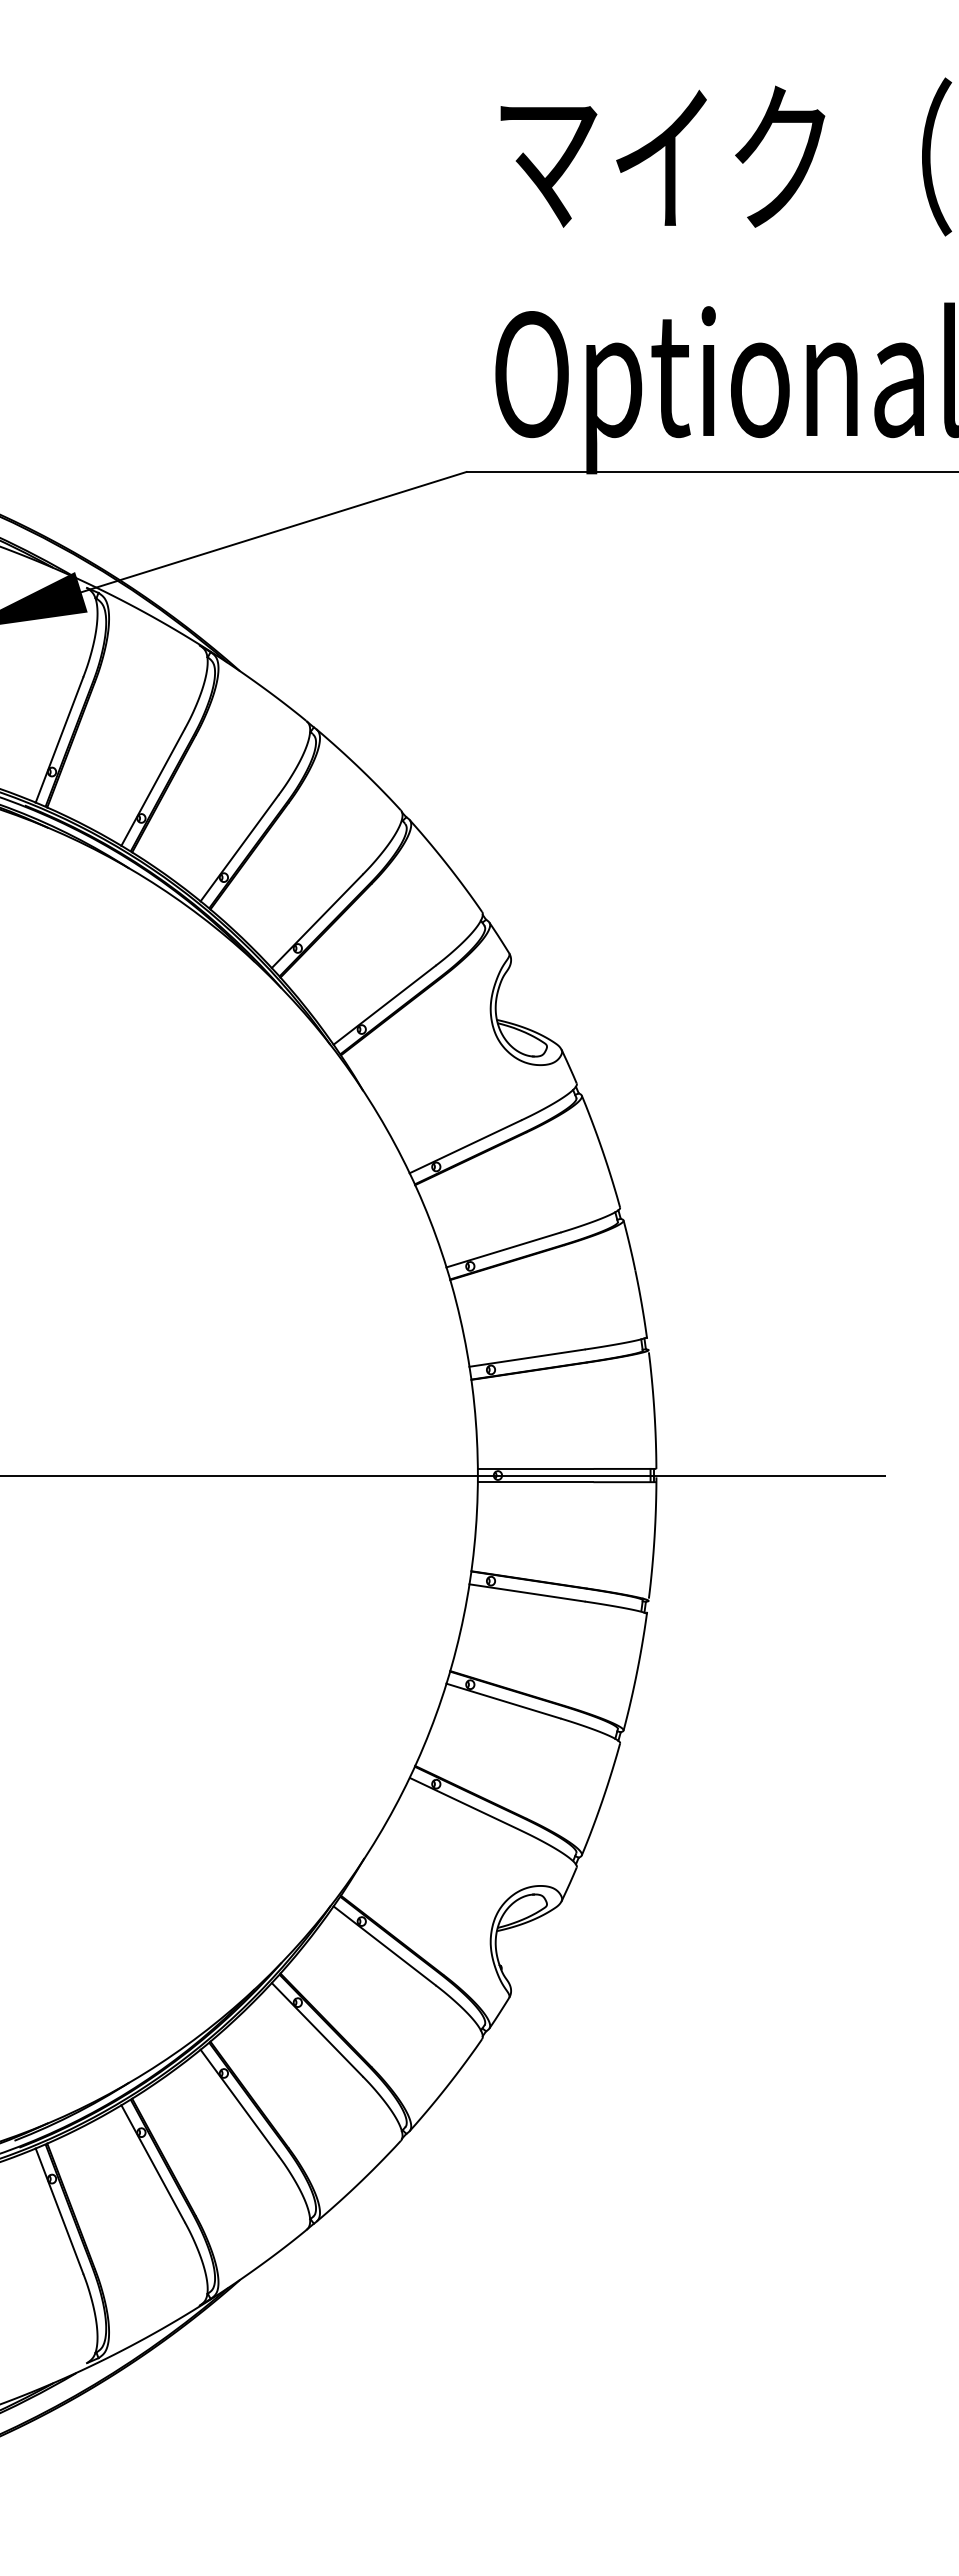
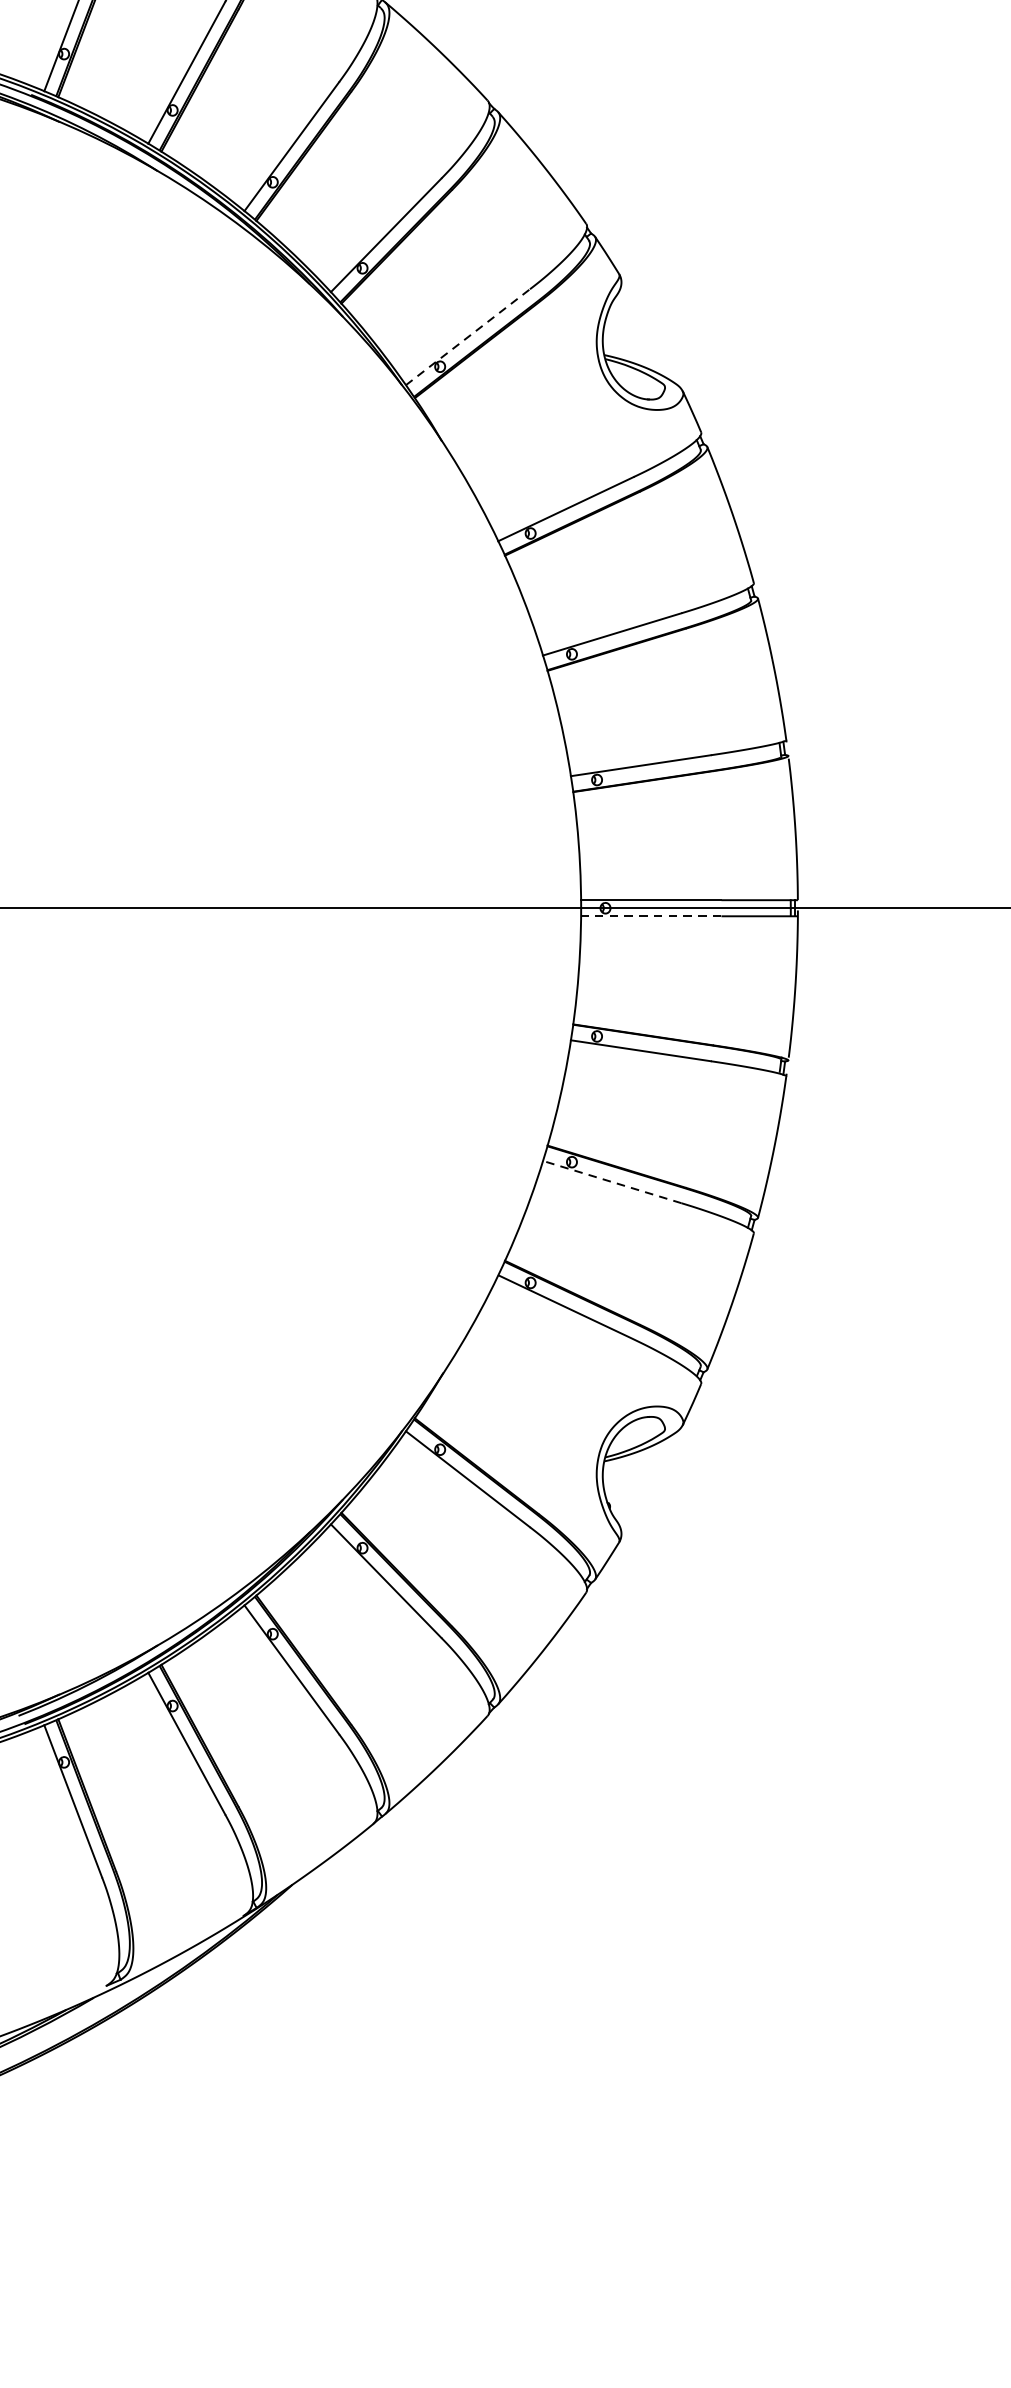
line: (384, 1005) -> (467, 337), solid -> dashed
line: (535, 1482) -> (651, 916), solid -> dashed
line: (503, 1701) -> (612, 1182), solid -> dashed

